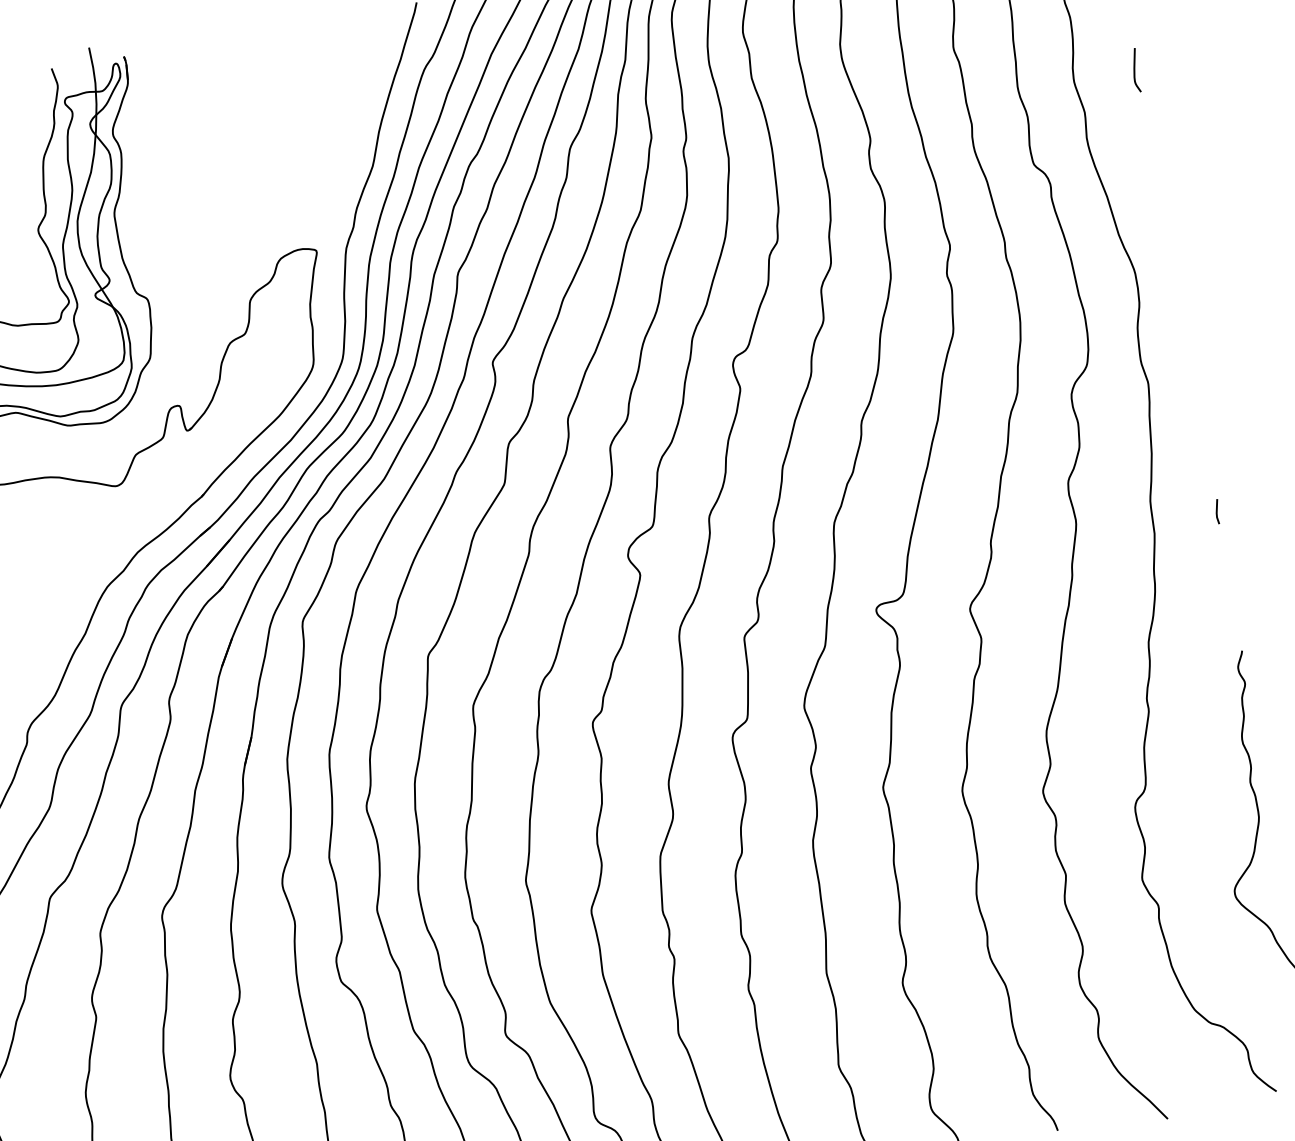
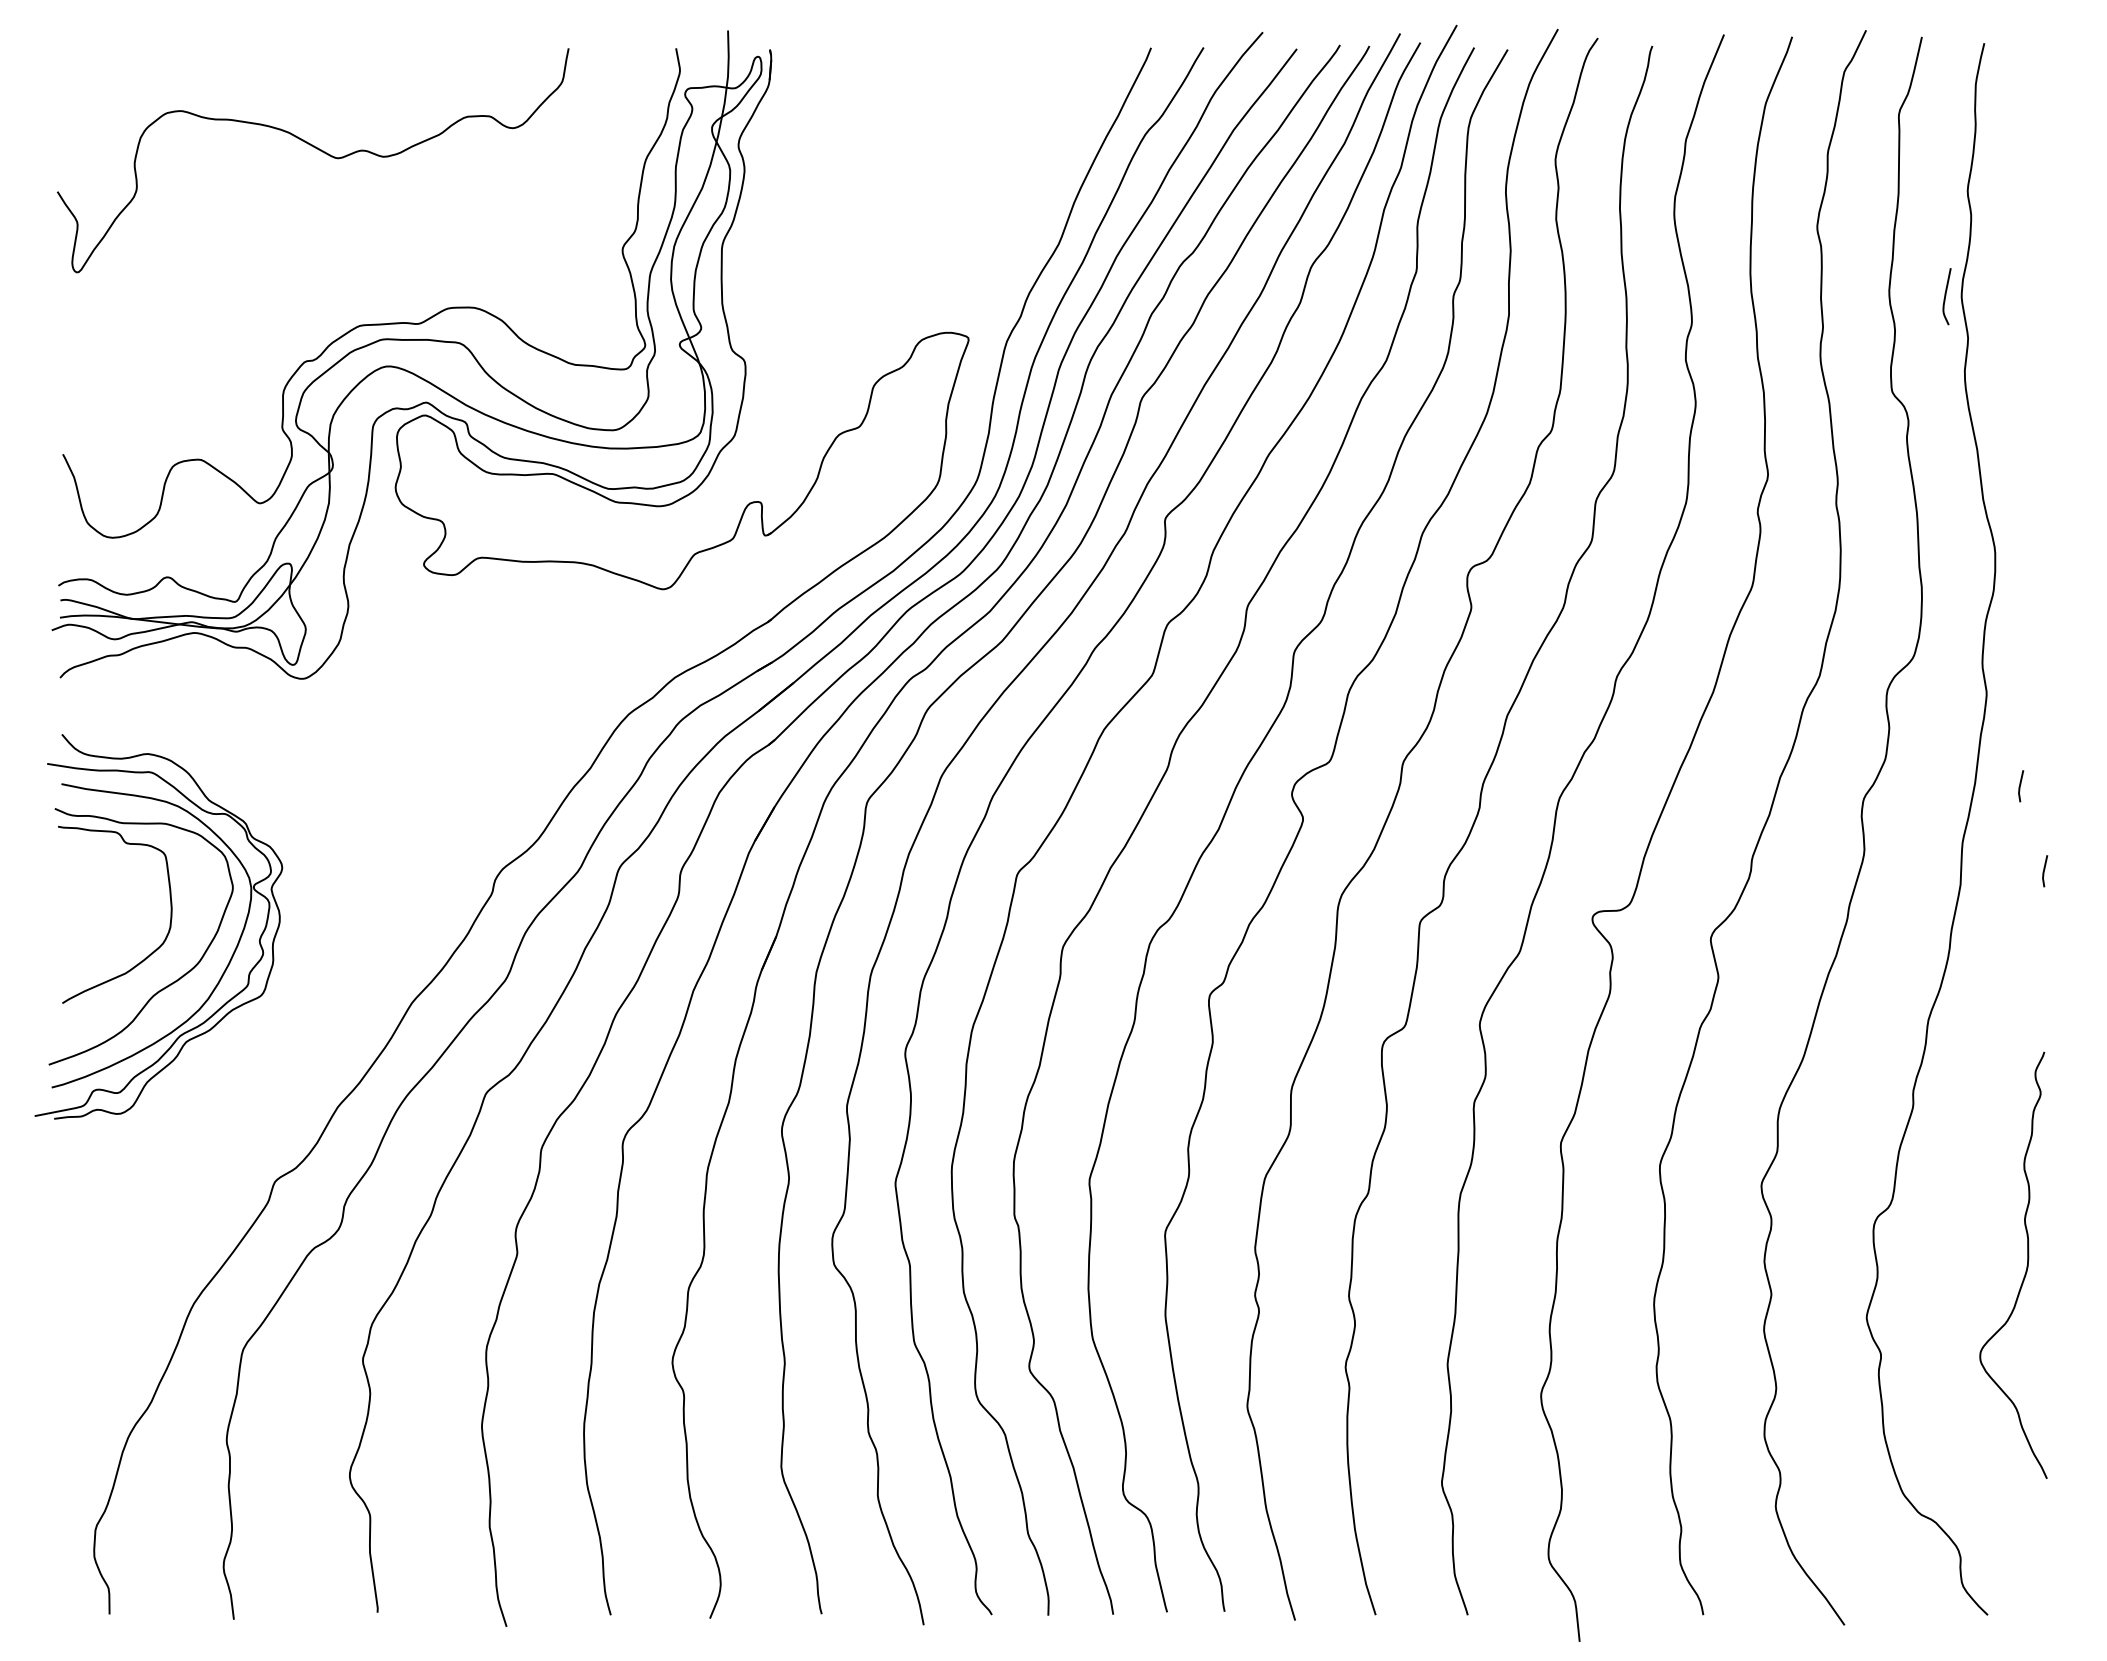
curve: (1135, 70) -> (1946, 296), moved
line: (1187, 449) -> (2020, 786), added

